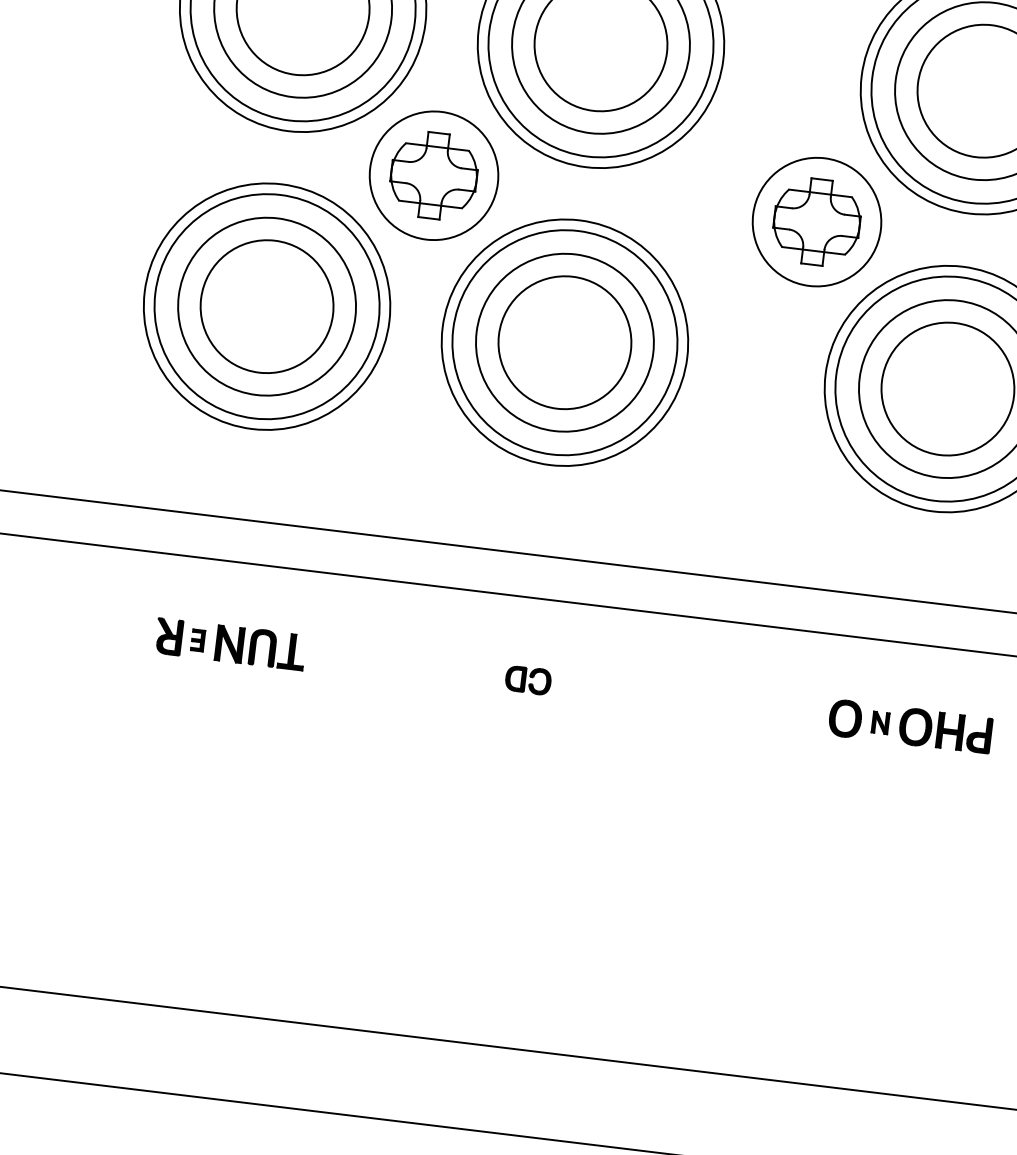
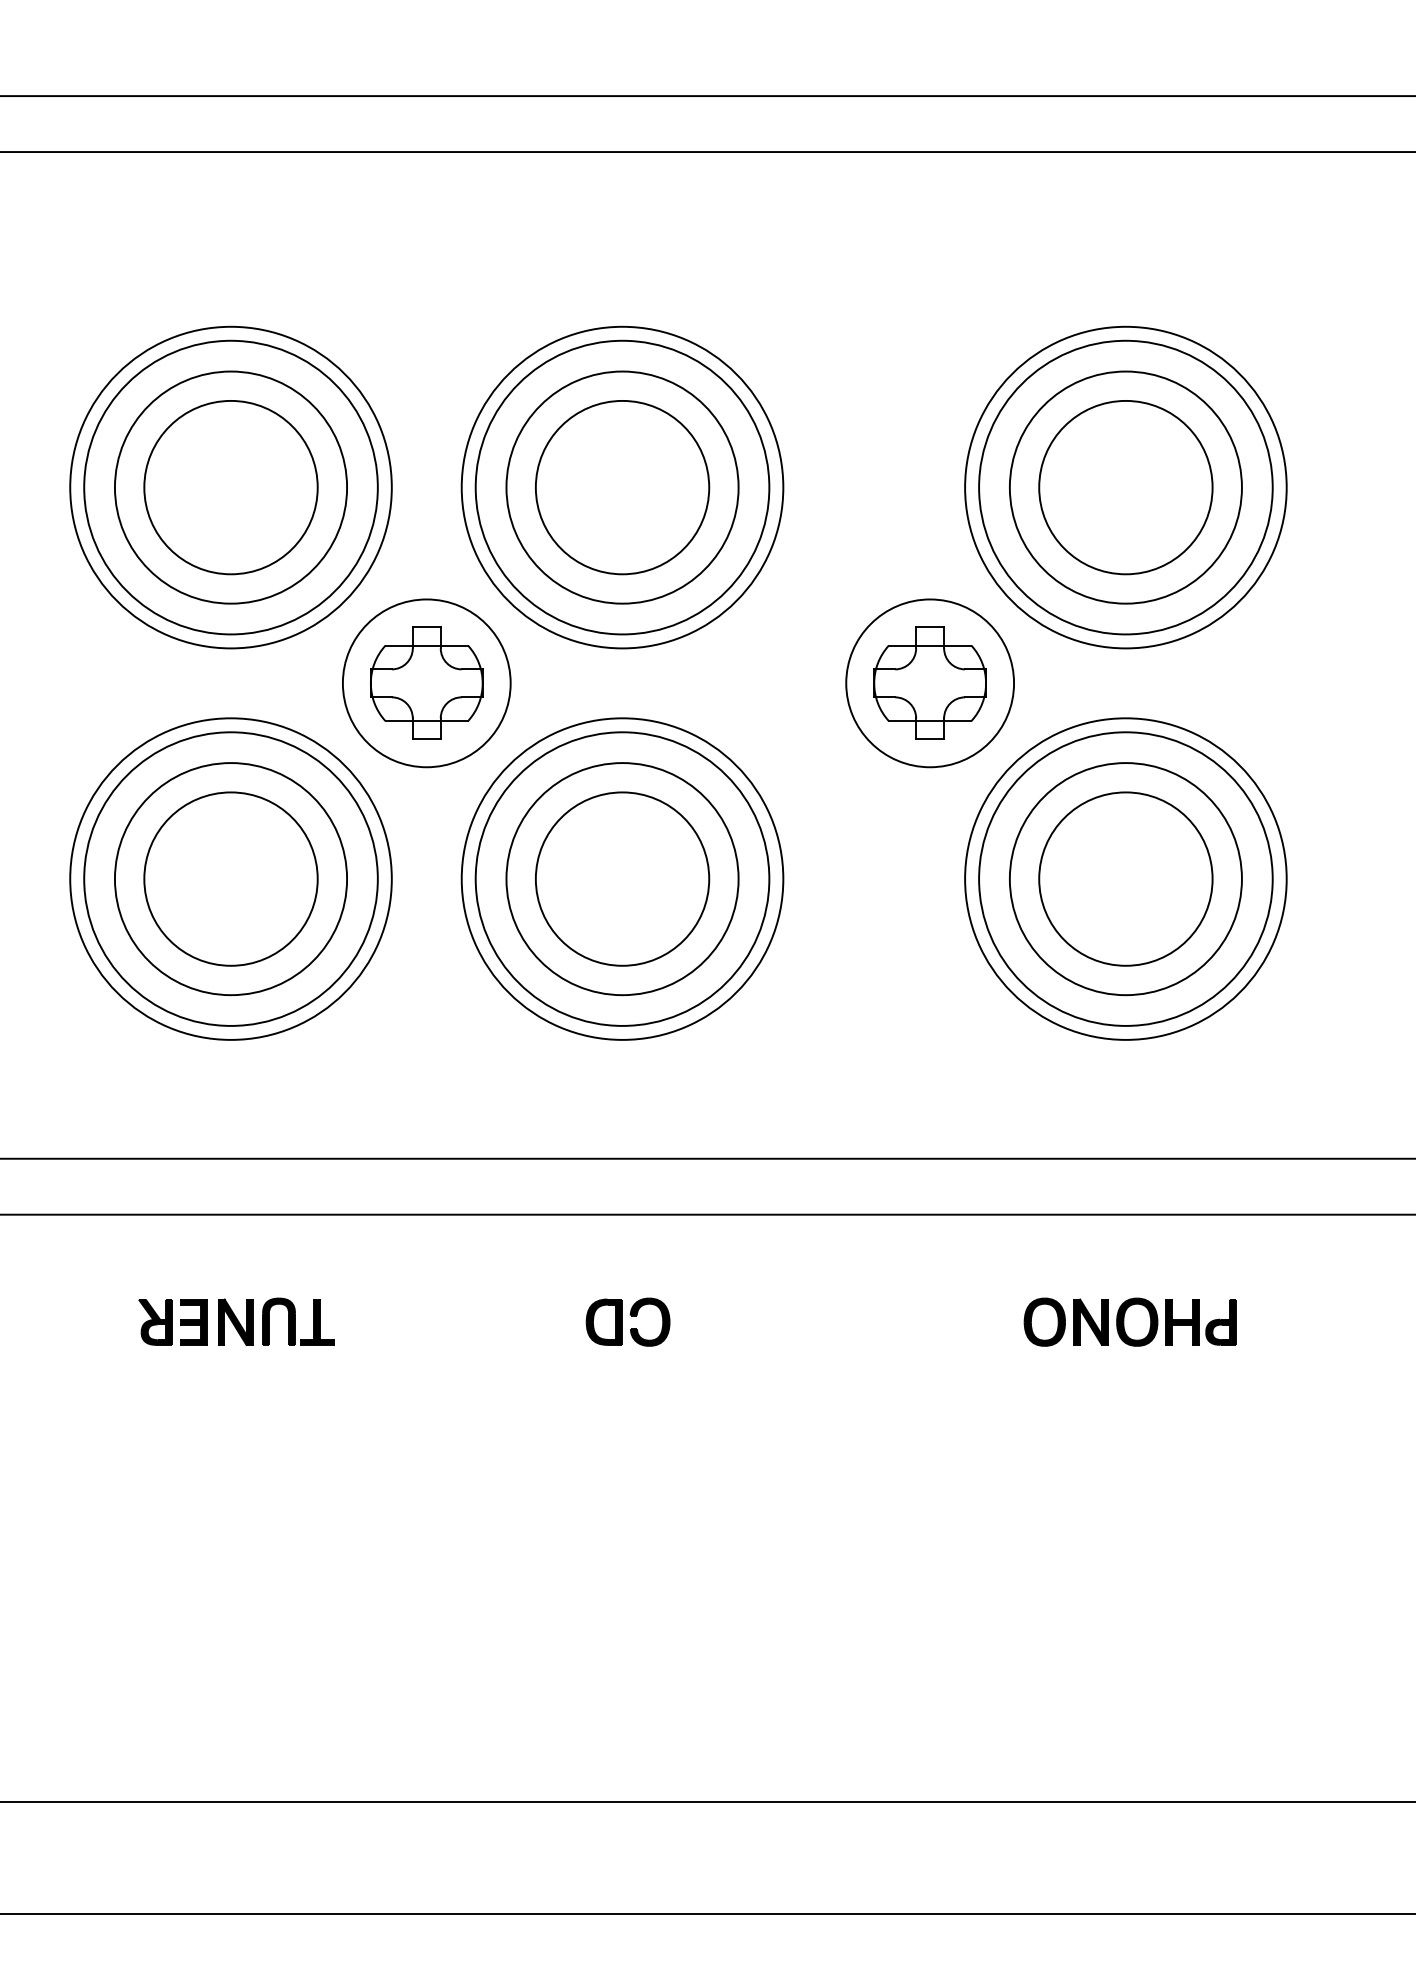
part: (197, 640) -> (193, 1322), size x1.67
part: (528, 679) -> (627, 1321), size x1.43
part: (880, 722) -> (1090, 1321), size x1.67

